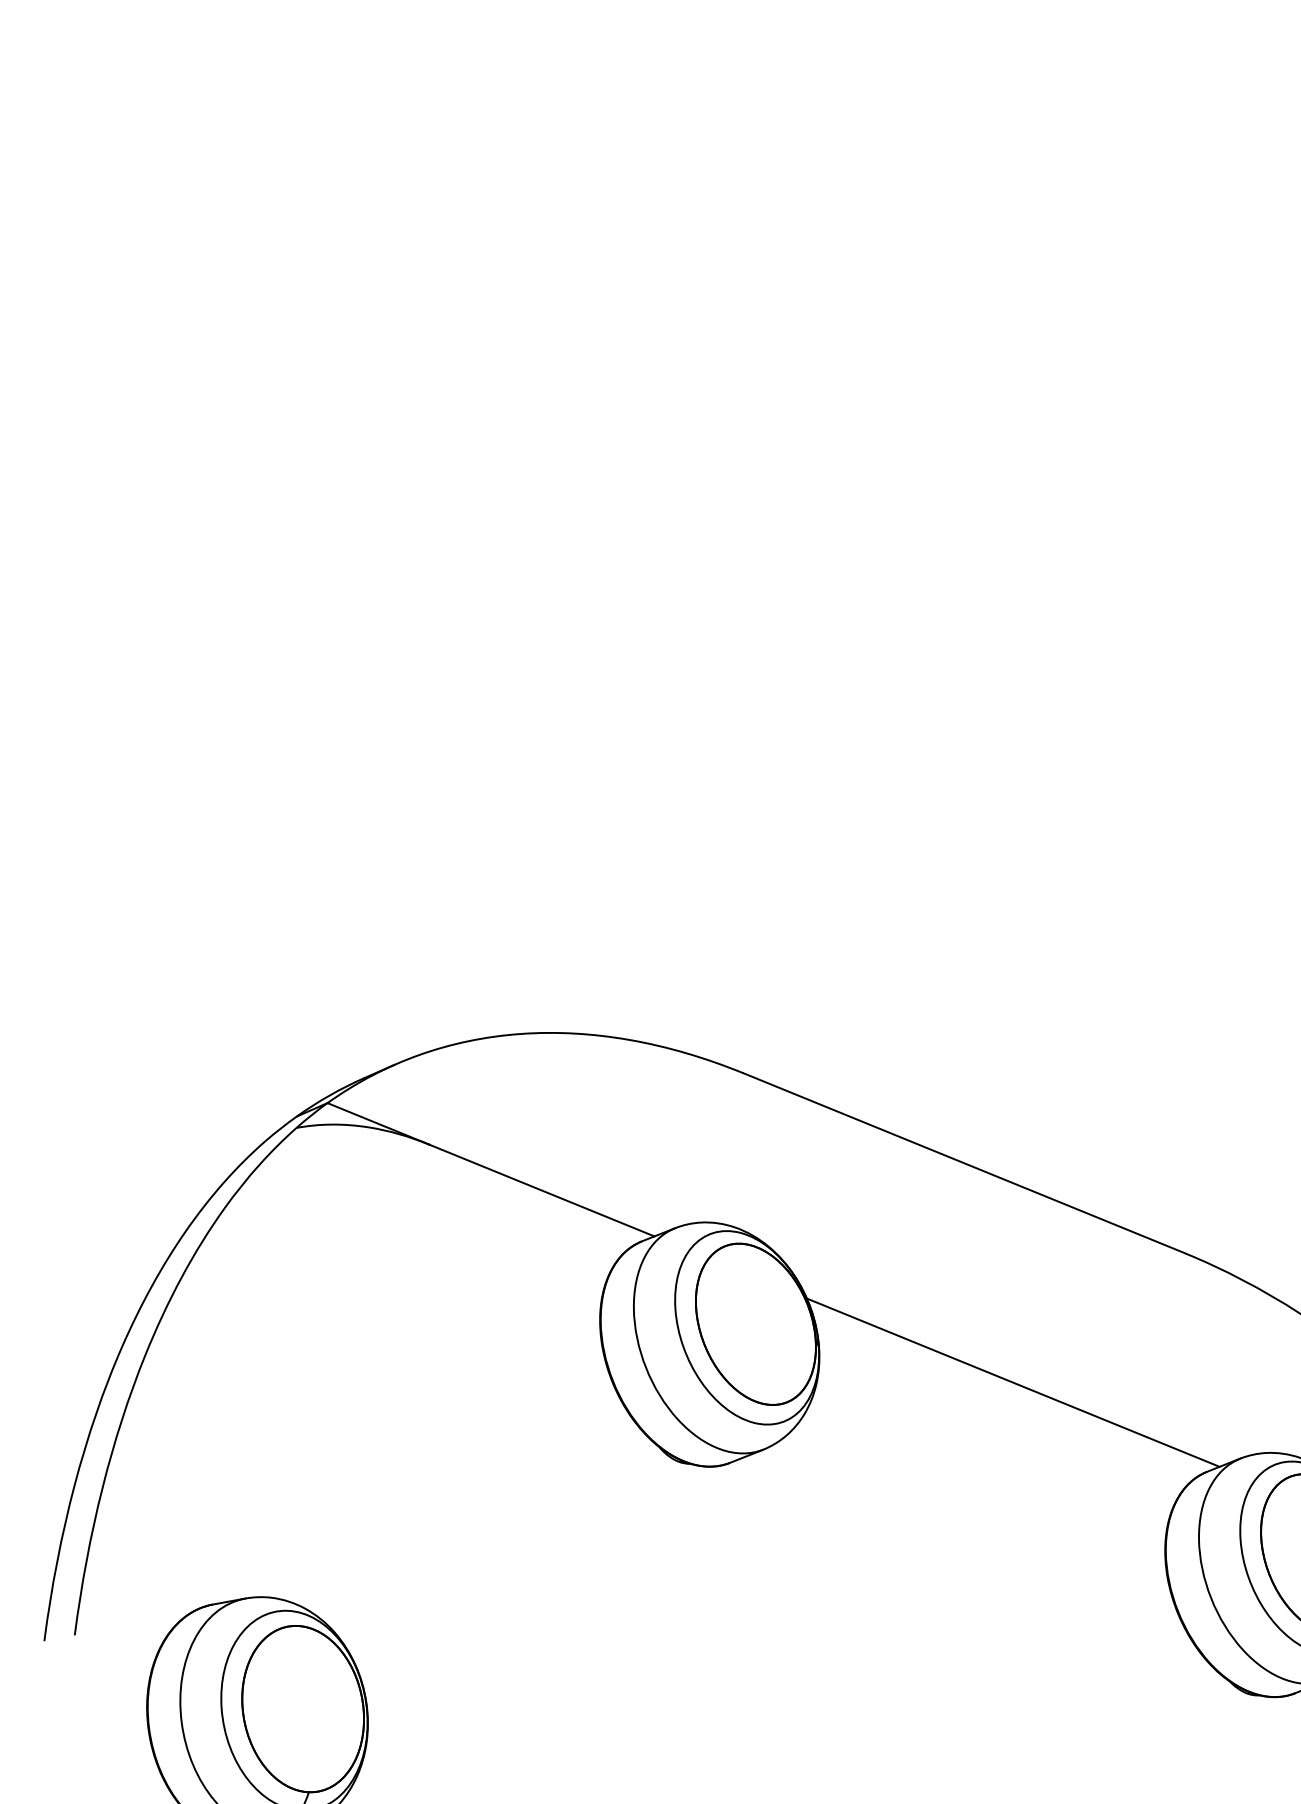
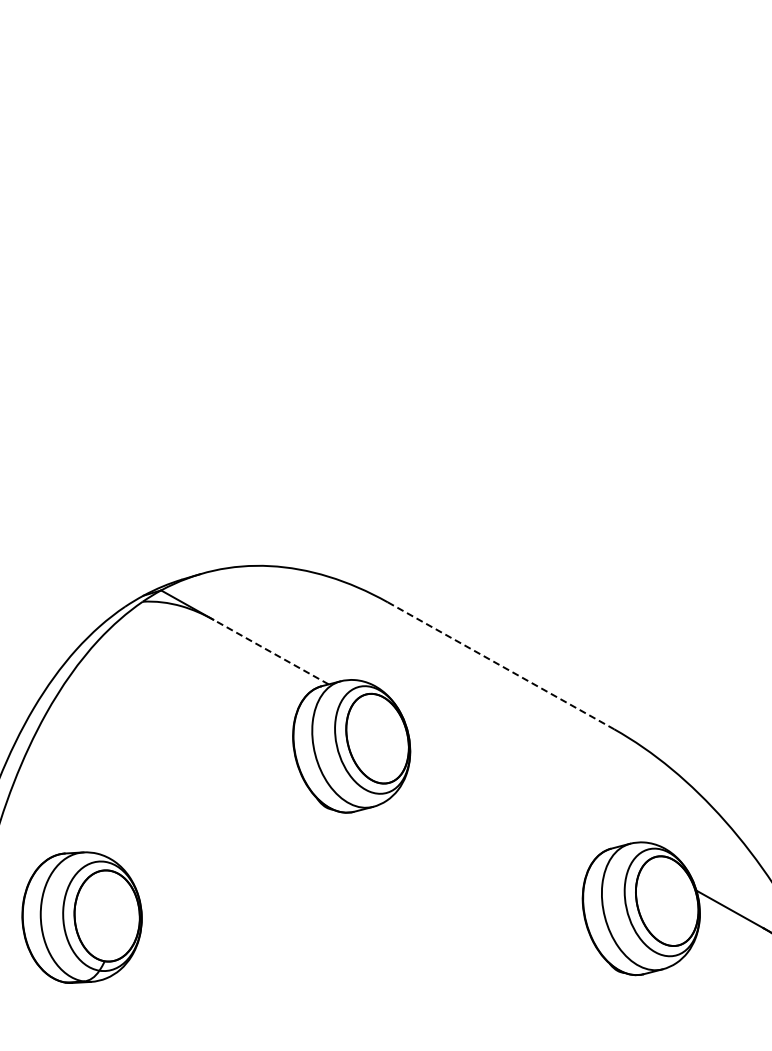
line: (965, 1162) -> (501, 665), solid -> dashed
line: (540, 1189) -> (270, 651), solid -> dashed
line: (1013, 1382) -> (512, 787), removed

